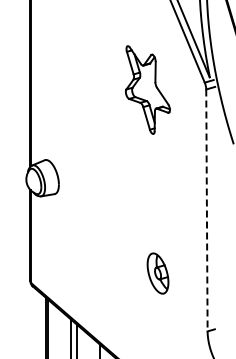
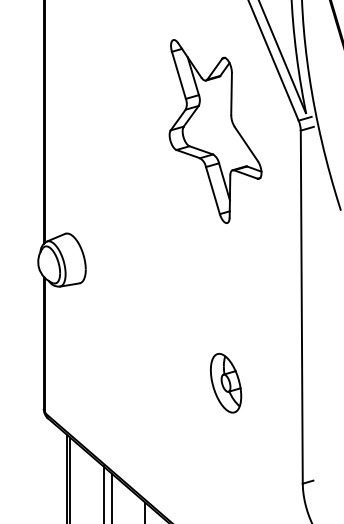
part: (147, 89) -> (215, 130), size x1.43
line: (206, 210) -> (301, 307), dashed -> solid
part: (157, 273) -> (225, 383), moved

